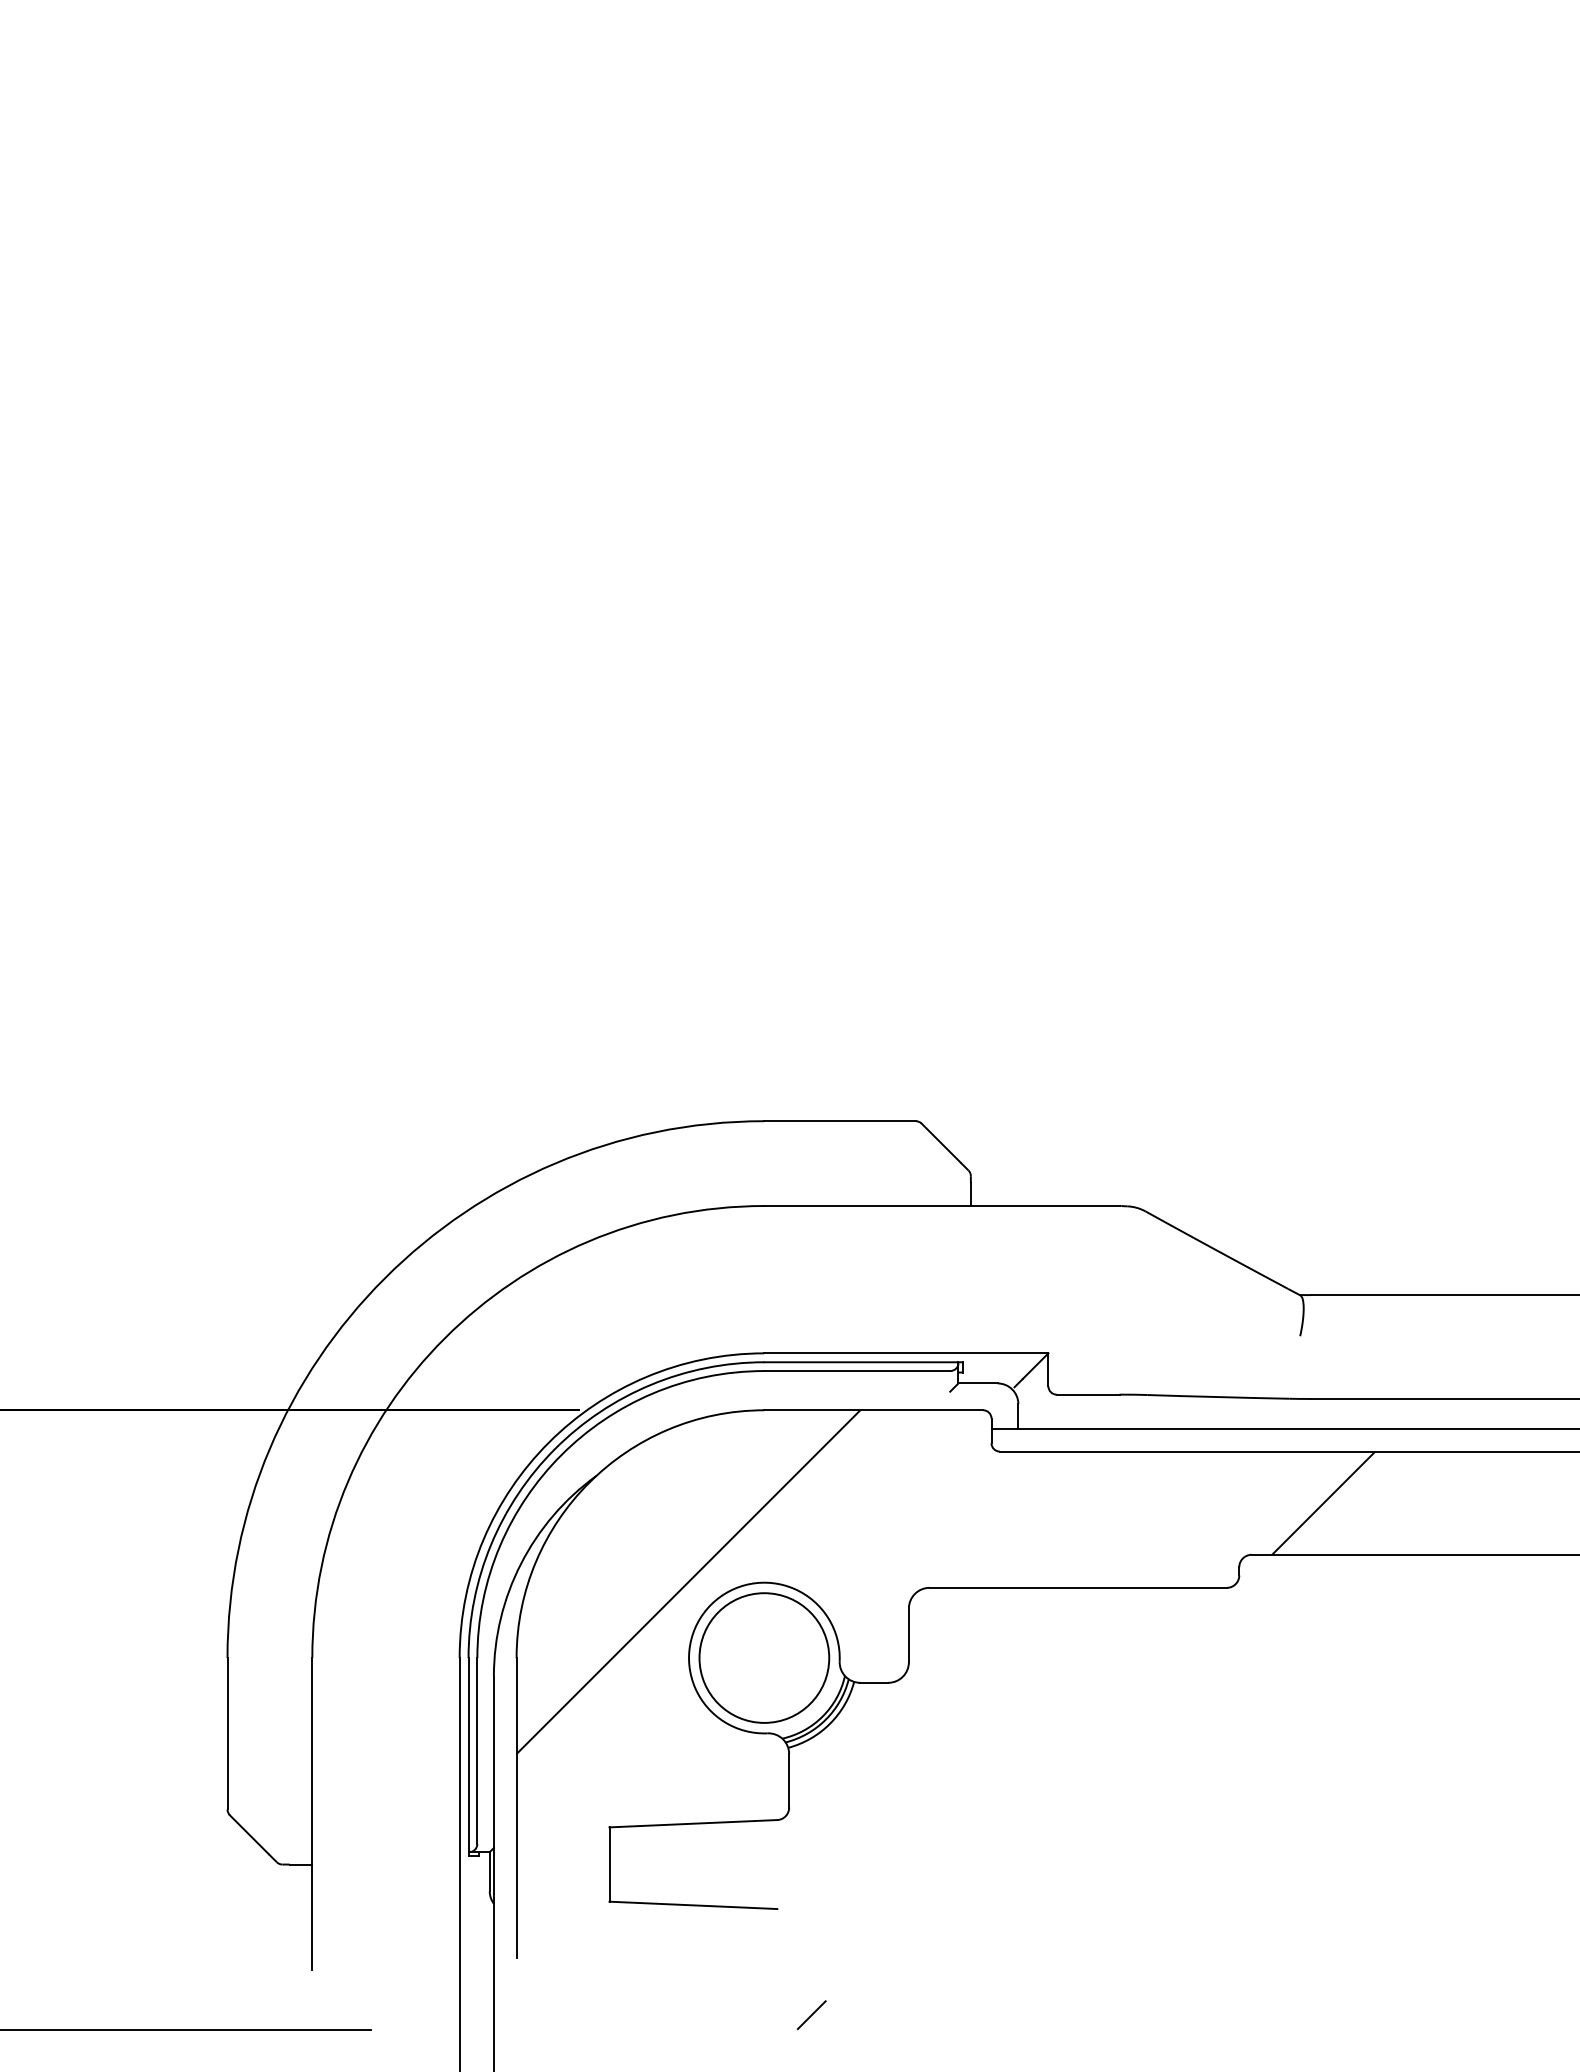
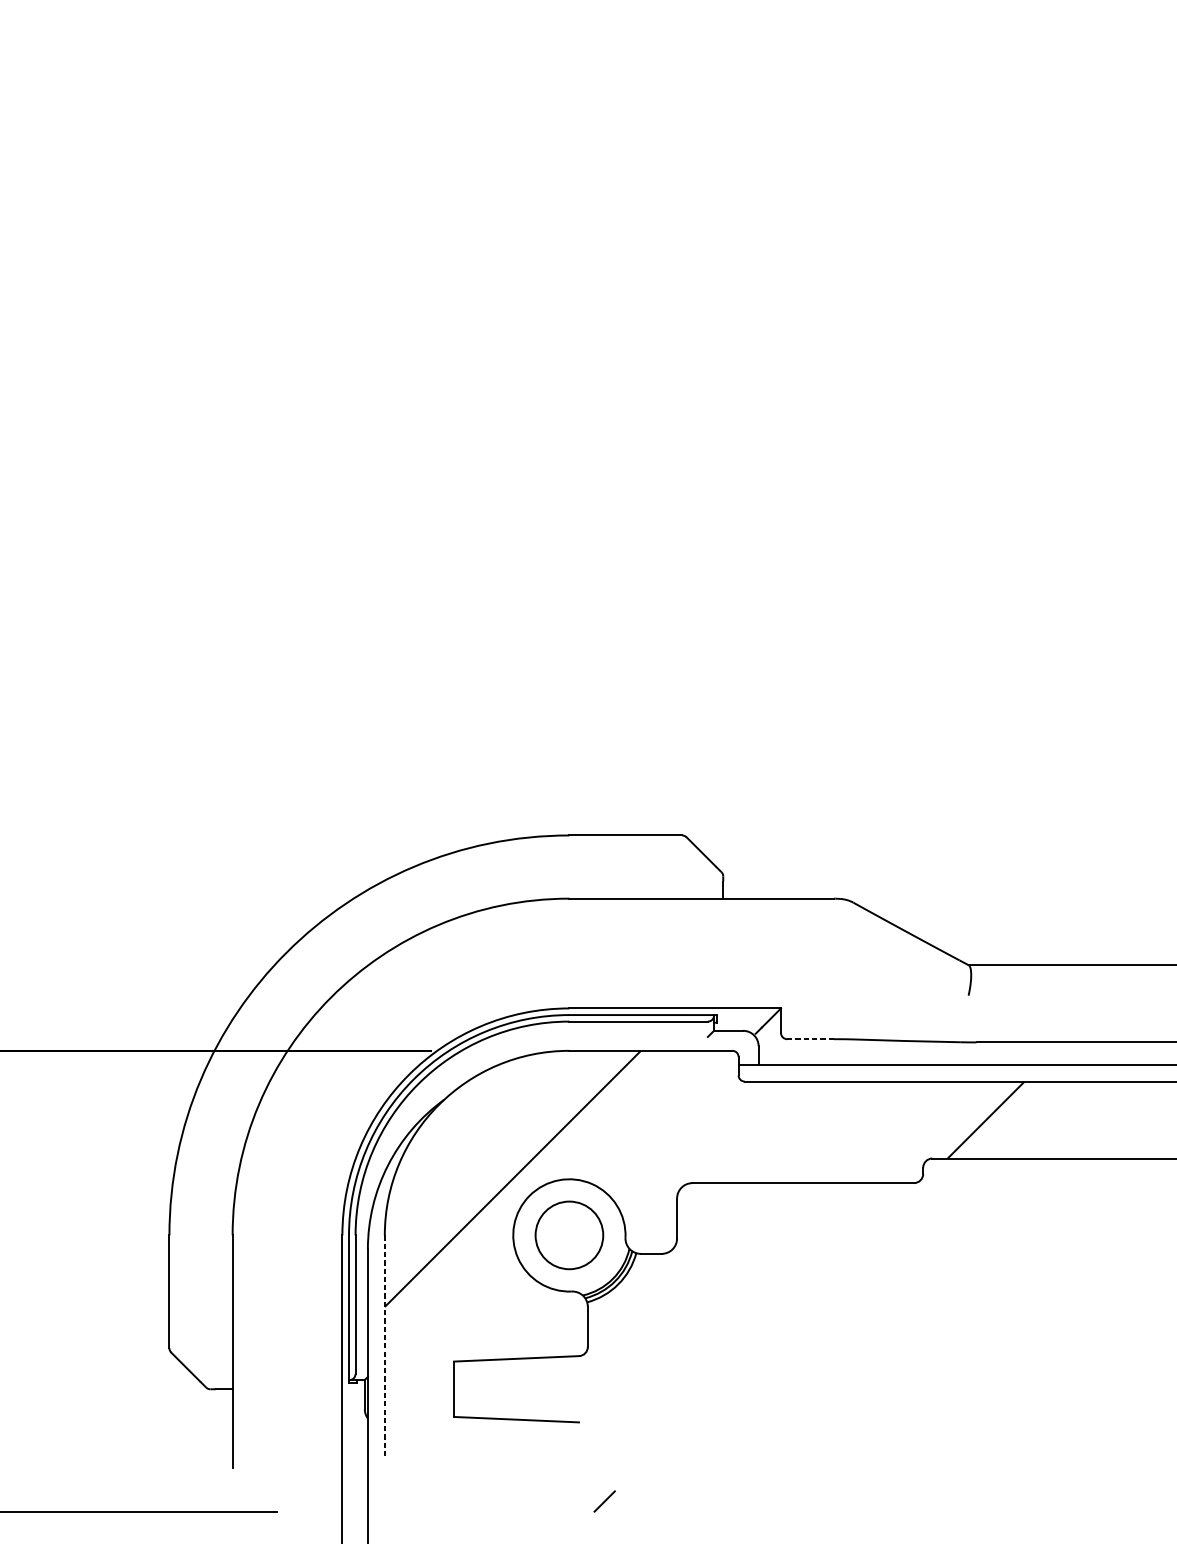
line: (1088, 1394) -> (810, 1039), solid -> dashed
circle: (764, 1657) -> (569, 1235), size x0.7
line: (516, 1808) -> (384, 1347), solid -> dashed

